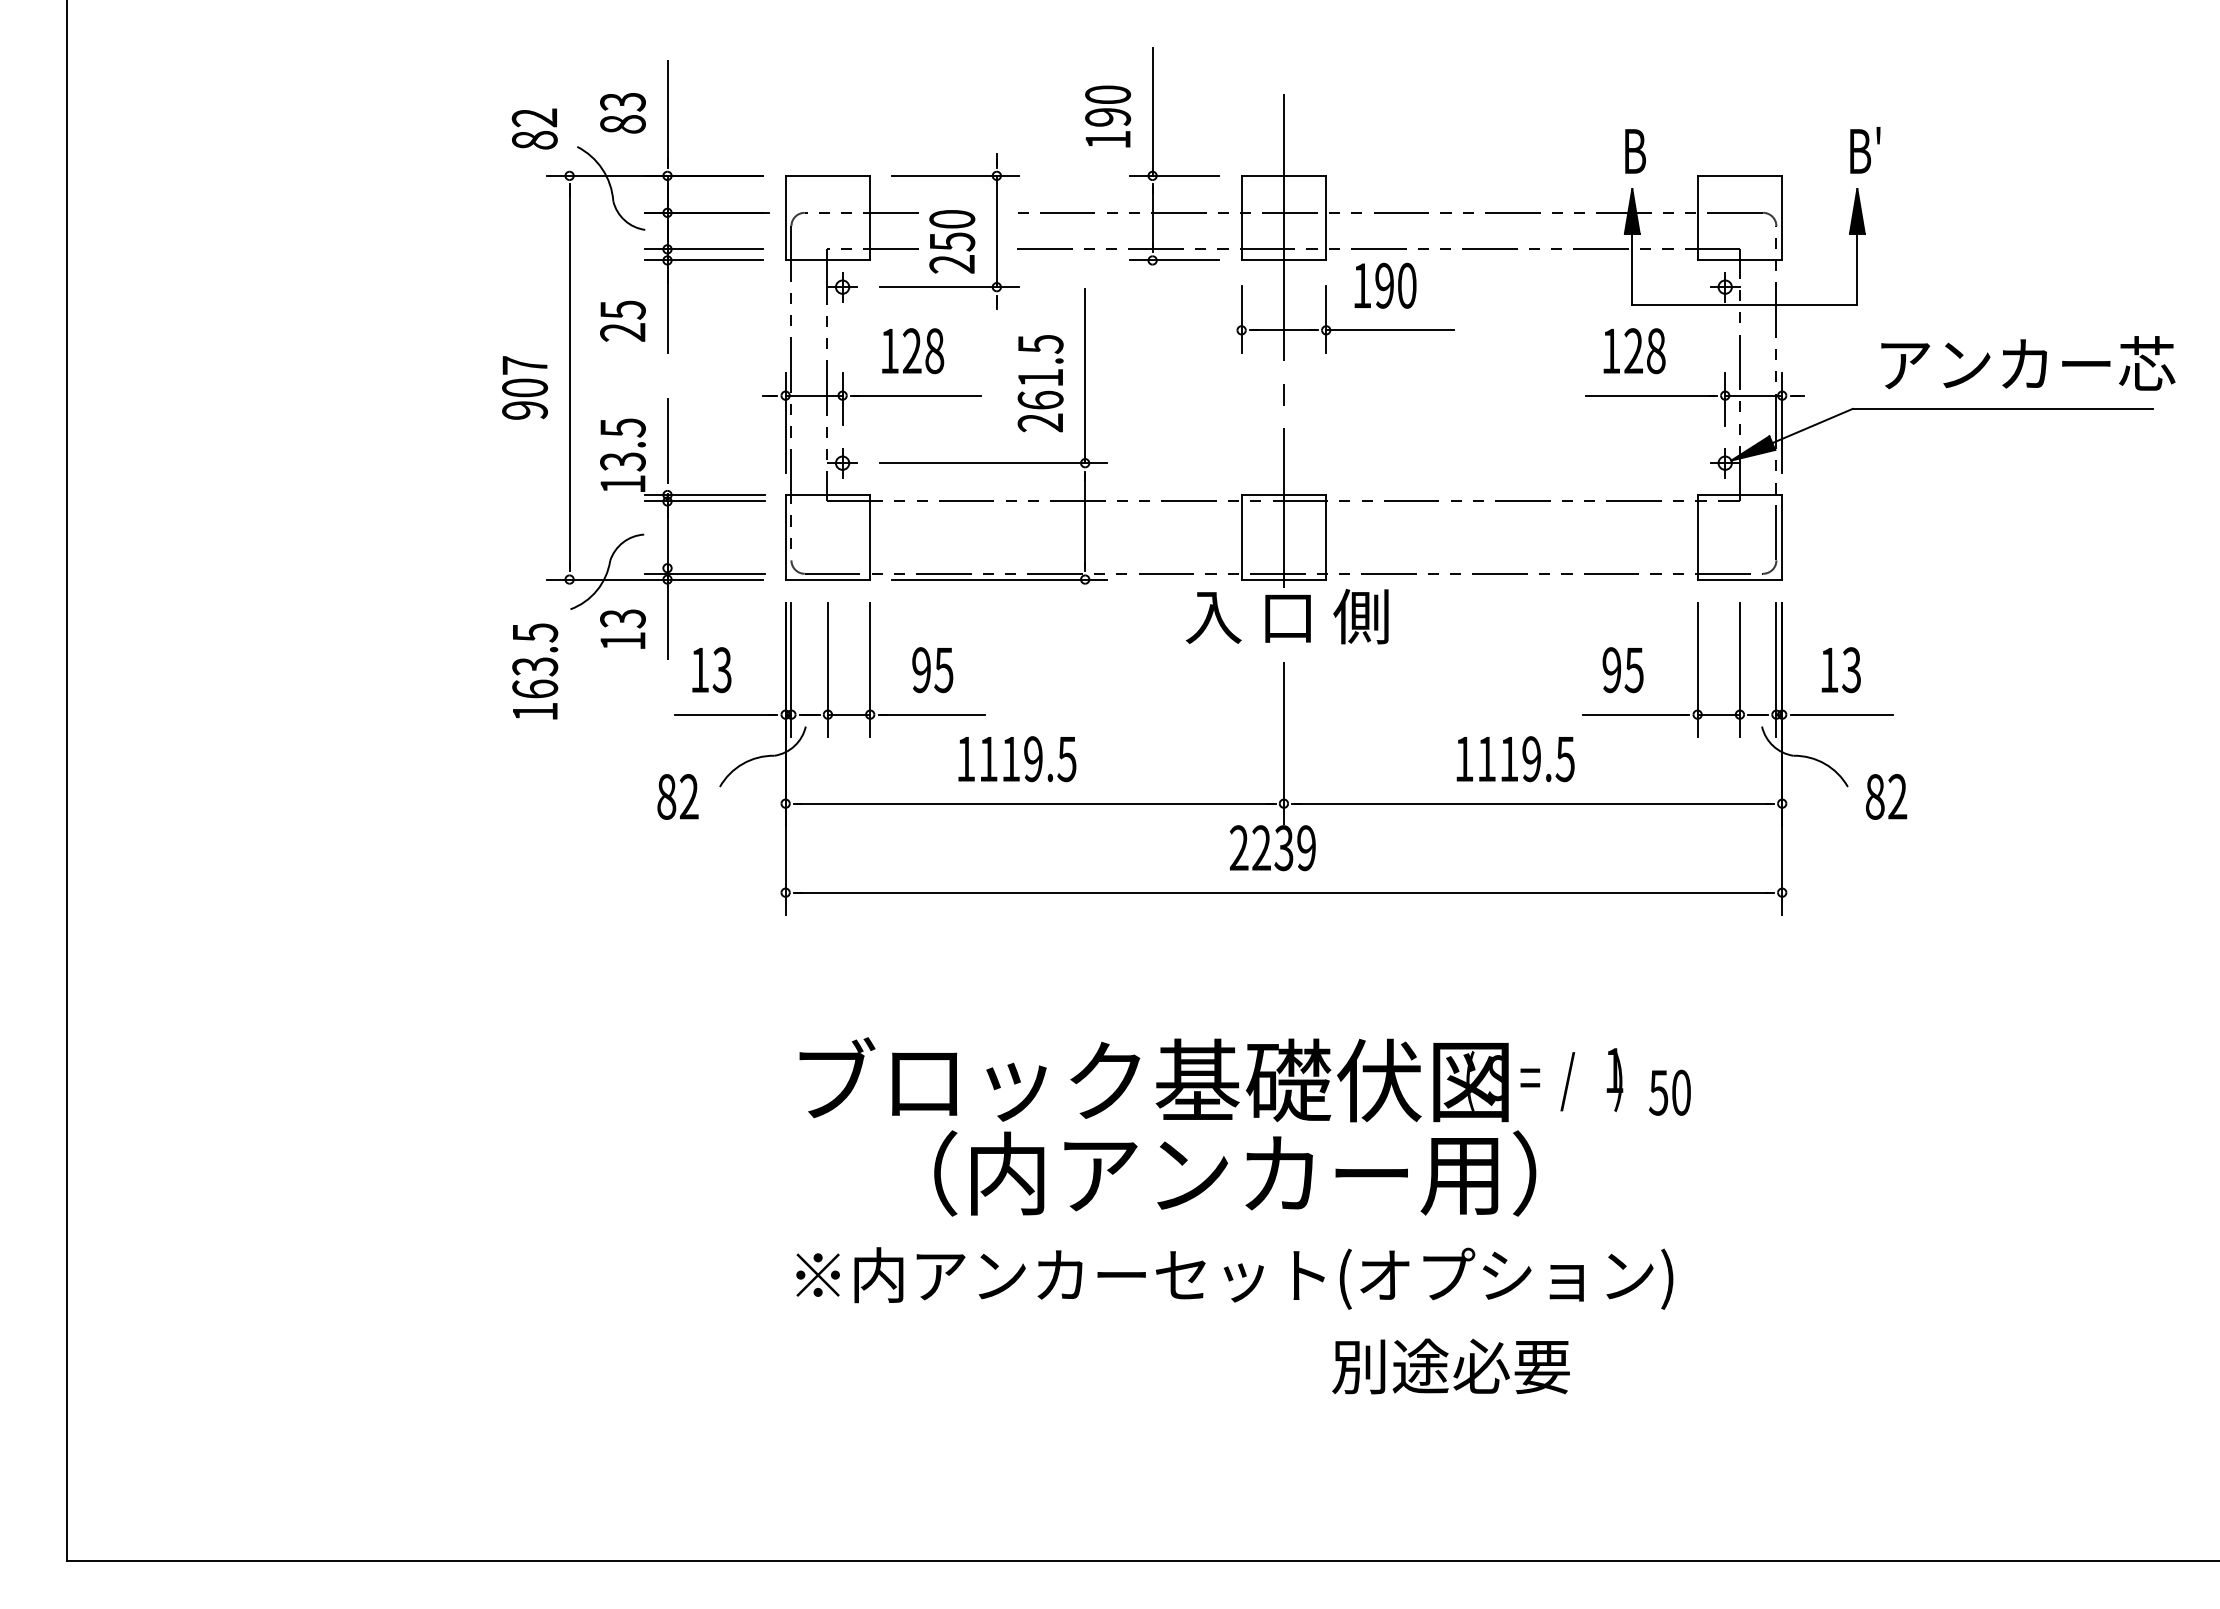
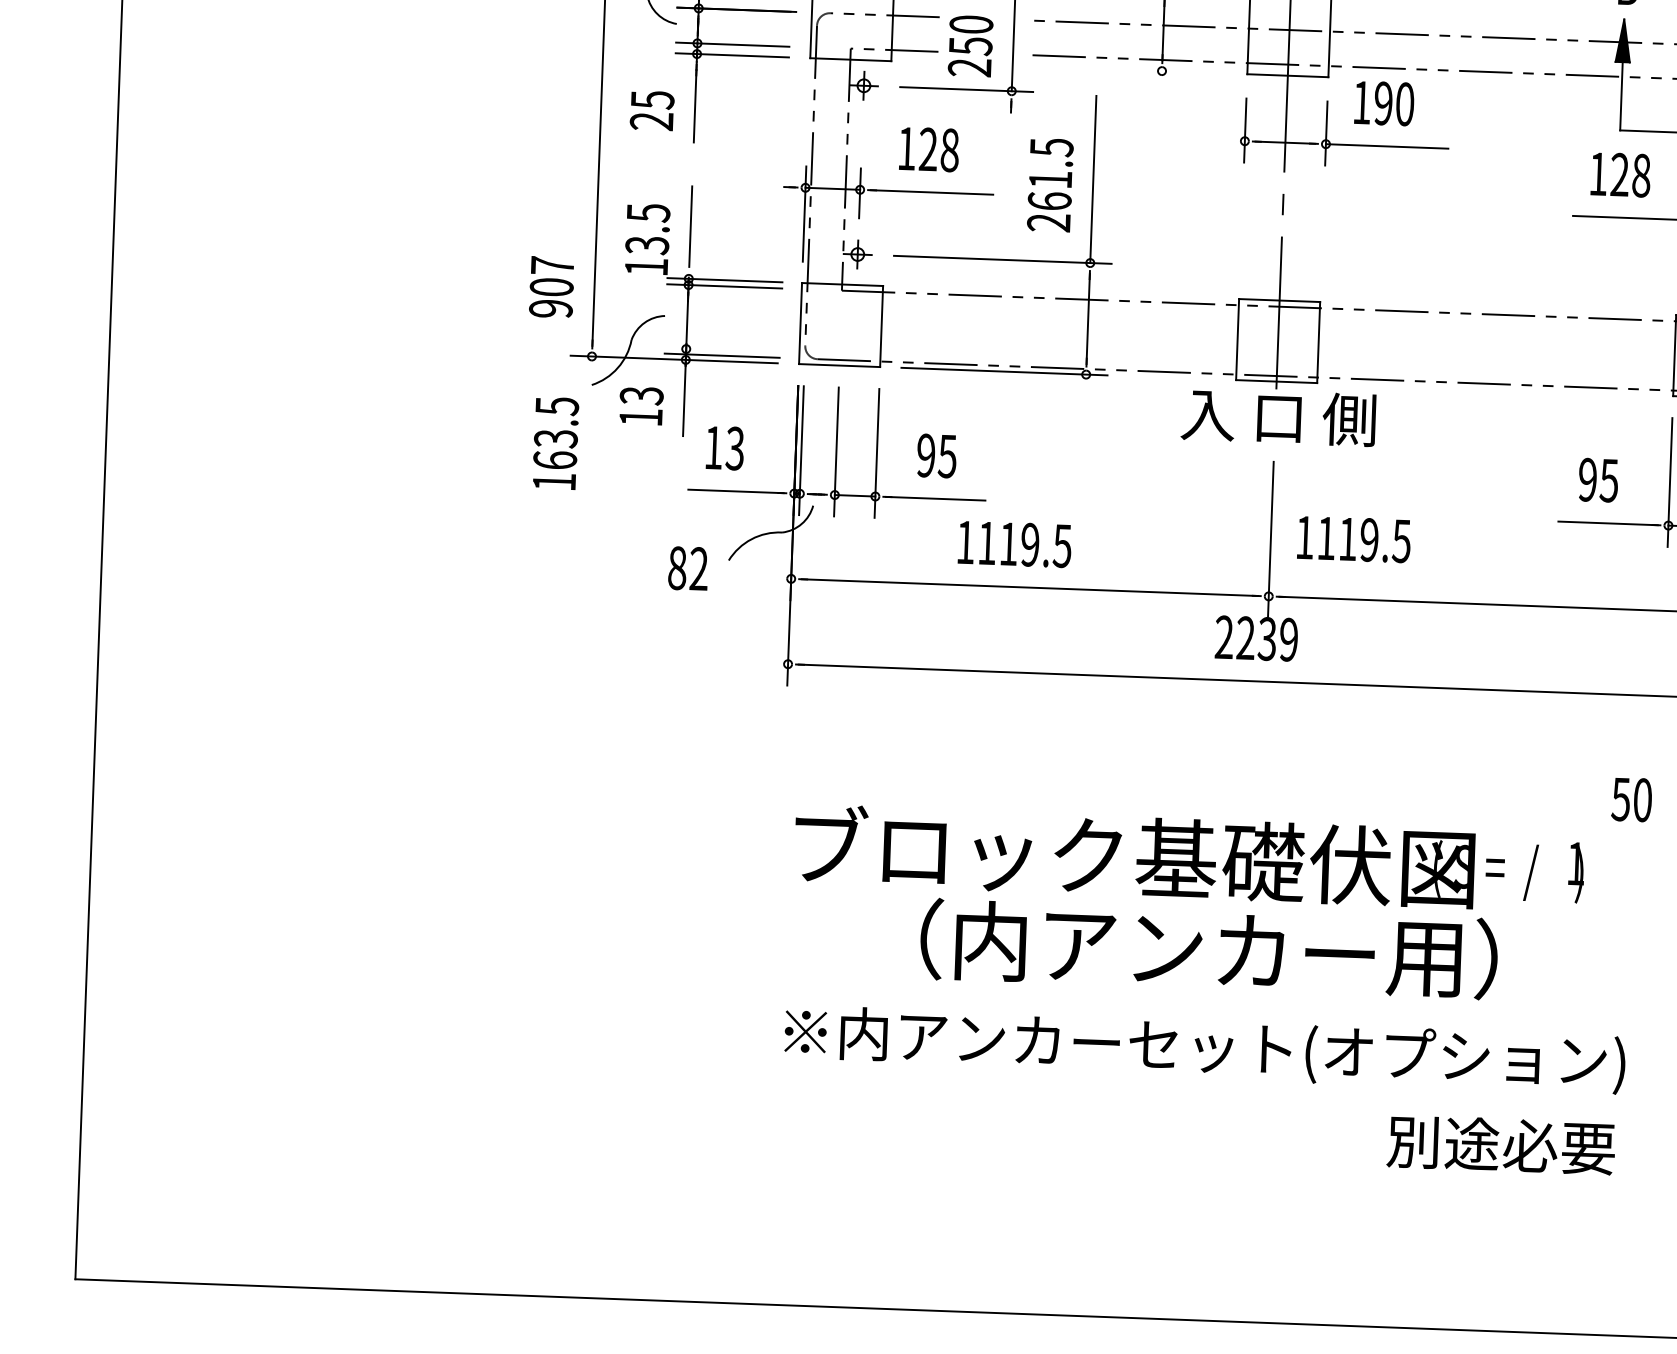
line: (1174, 260) -> (1182, 71), removed
text: (524, 387) -> (551, 286), moved
text: (1515, 759) -> (1353, 539), moved
text: (1669, 1092) -> (1631, 799), moved
text: (1450, 1366) -> (1500, 1145), moved

